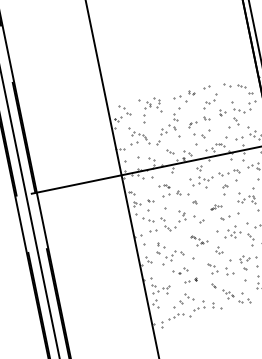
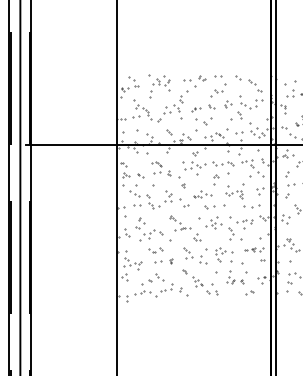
part: (215, 206) -> (202, 194), size x1.67
part: (199, 239) -> (180, 223), size x1.43
part: (190, 280) -> (163, 261), size x1.43

